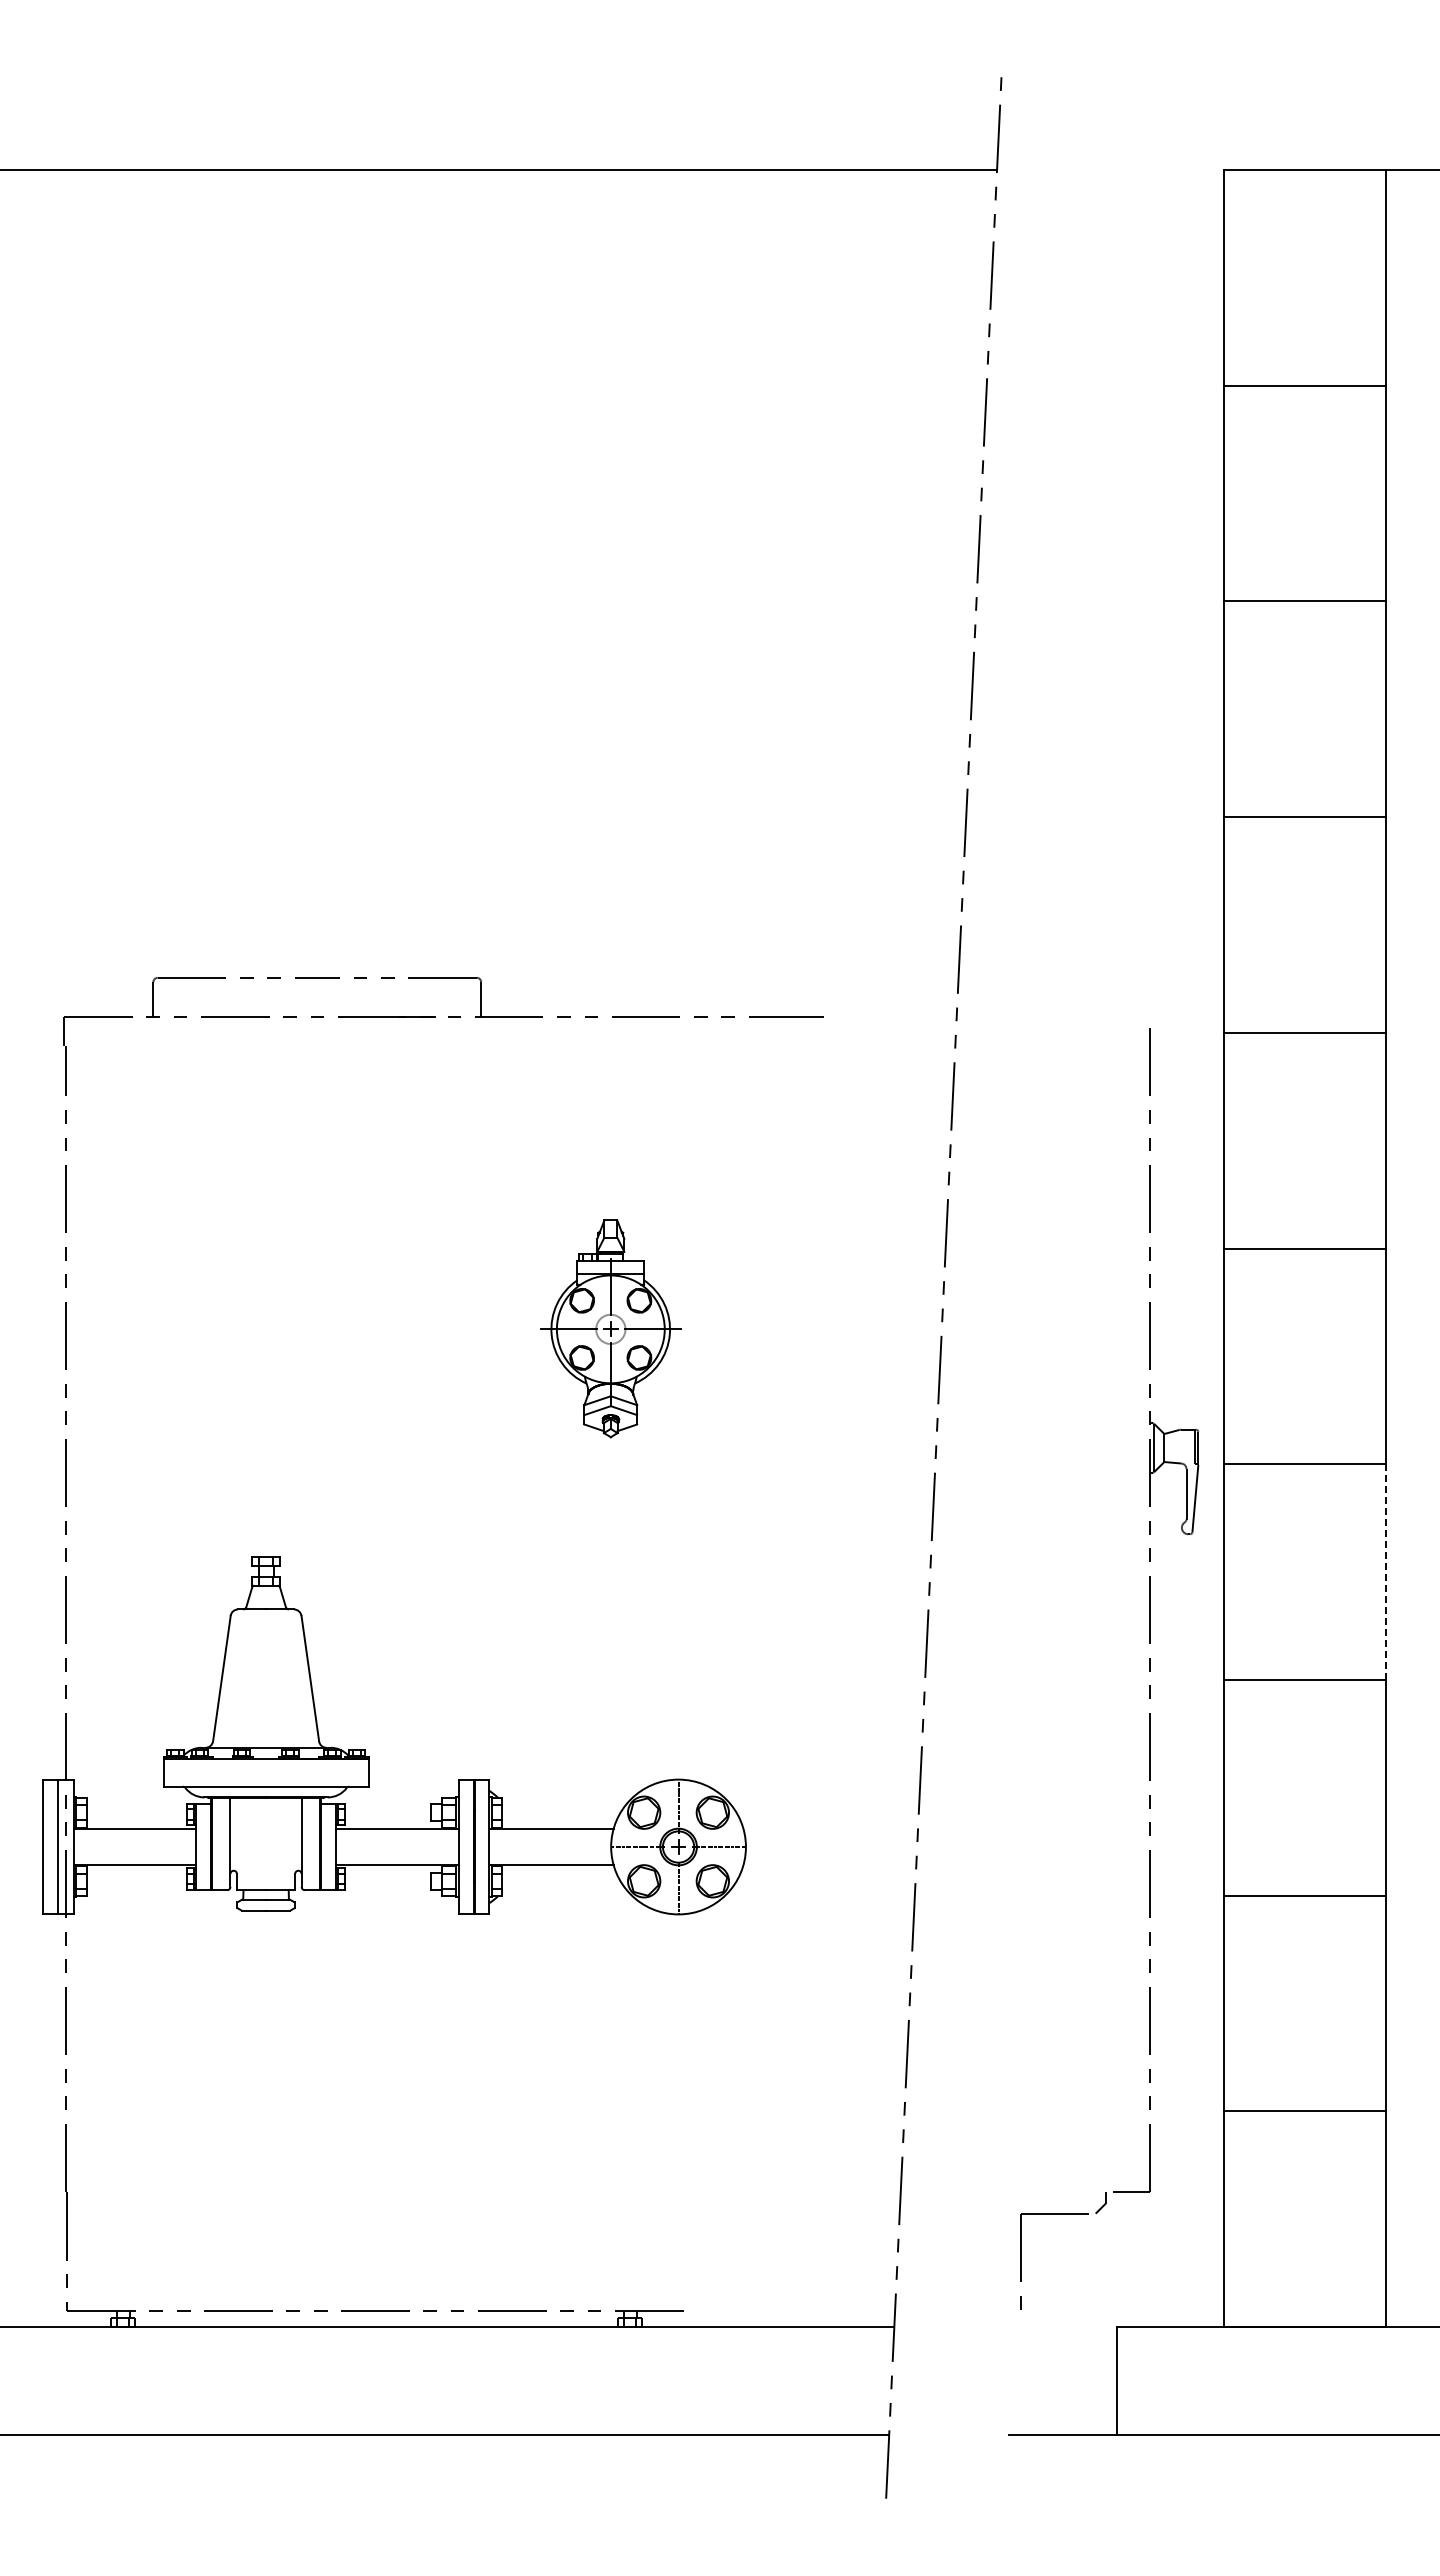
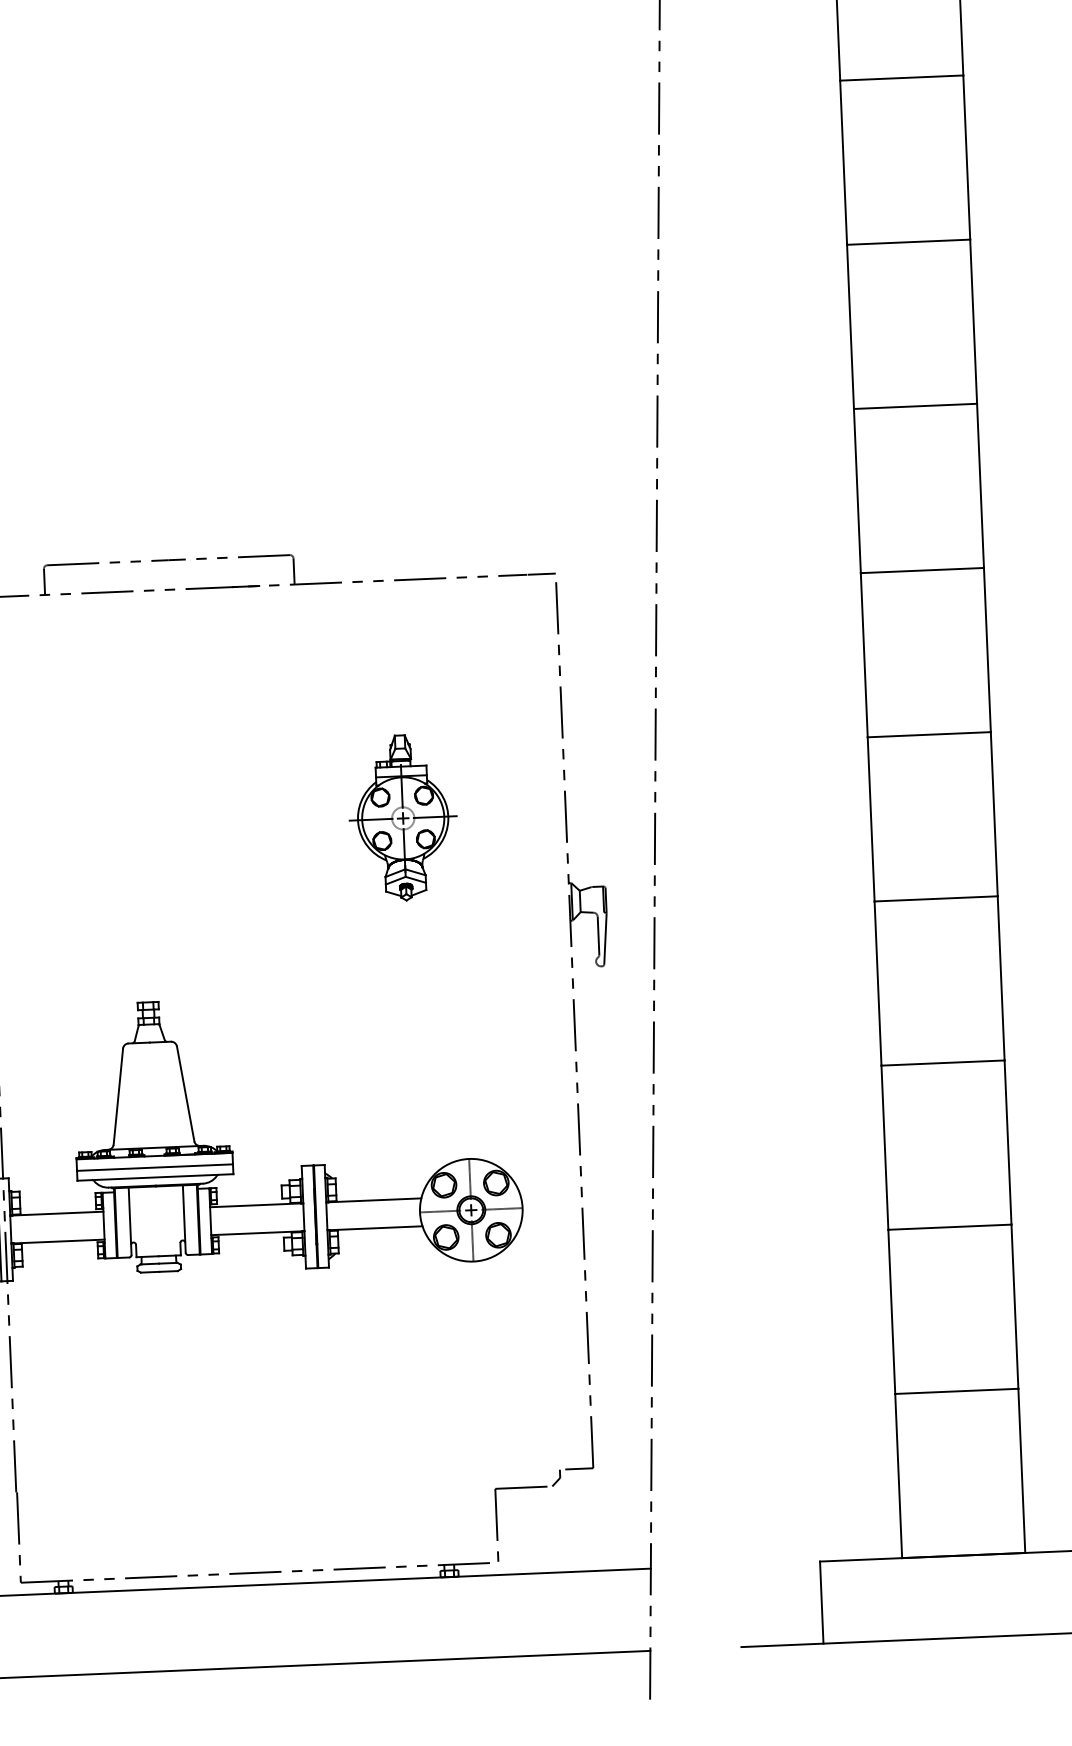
line: (1386, 1572) -> (1001, 978), dashed -> solid
part: (1149, 1668) -> (575, 1069), moved
line: (265, 1773) -> (154, 1167), added

